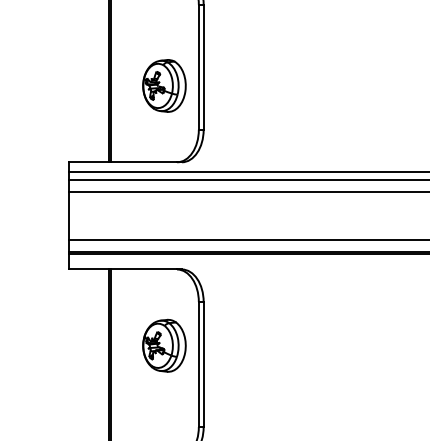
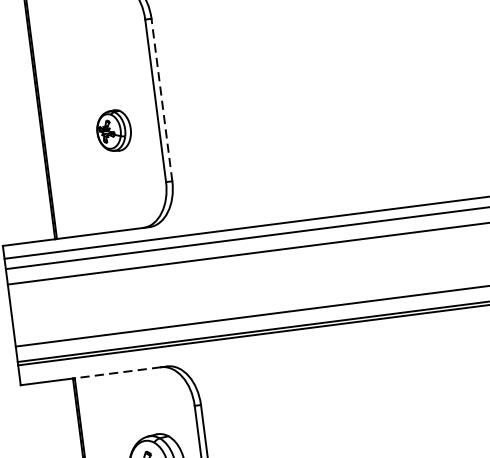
line: (203, 67) -> (161, 100), solid -> dashed
part: (164, 85) -> (114, 130), size x0.6
line: (143, 269) -> (117, 372), solid -> dashed

